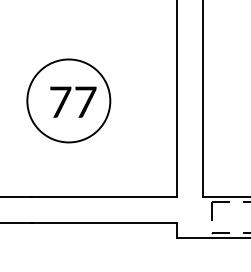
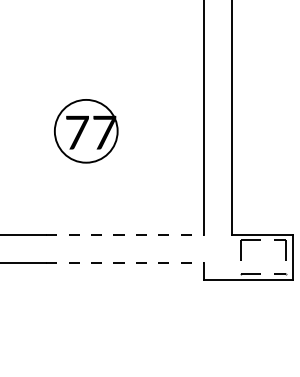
circle: (69, 101) -> (86, 131), size x0.7
line: (104, 196) -> (124, 234), solid -> dashed
line: (104, 222) -> (124, 262), solid -> dashed

